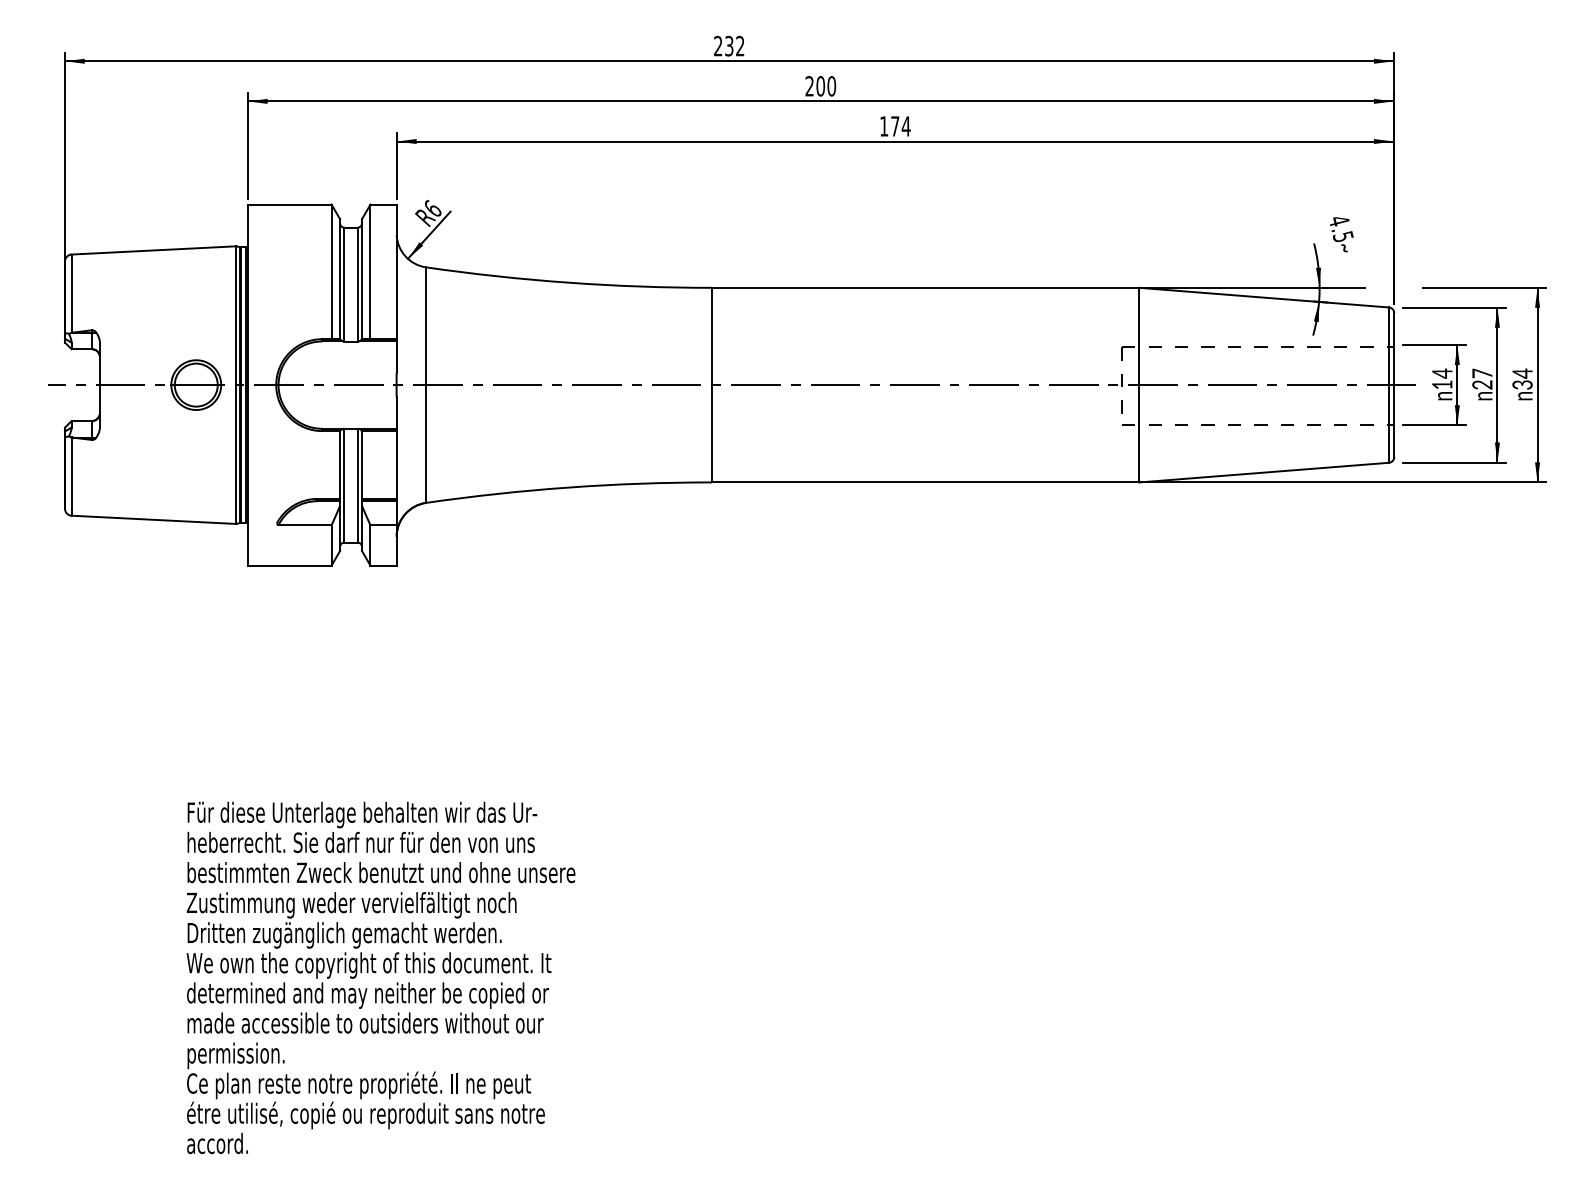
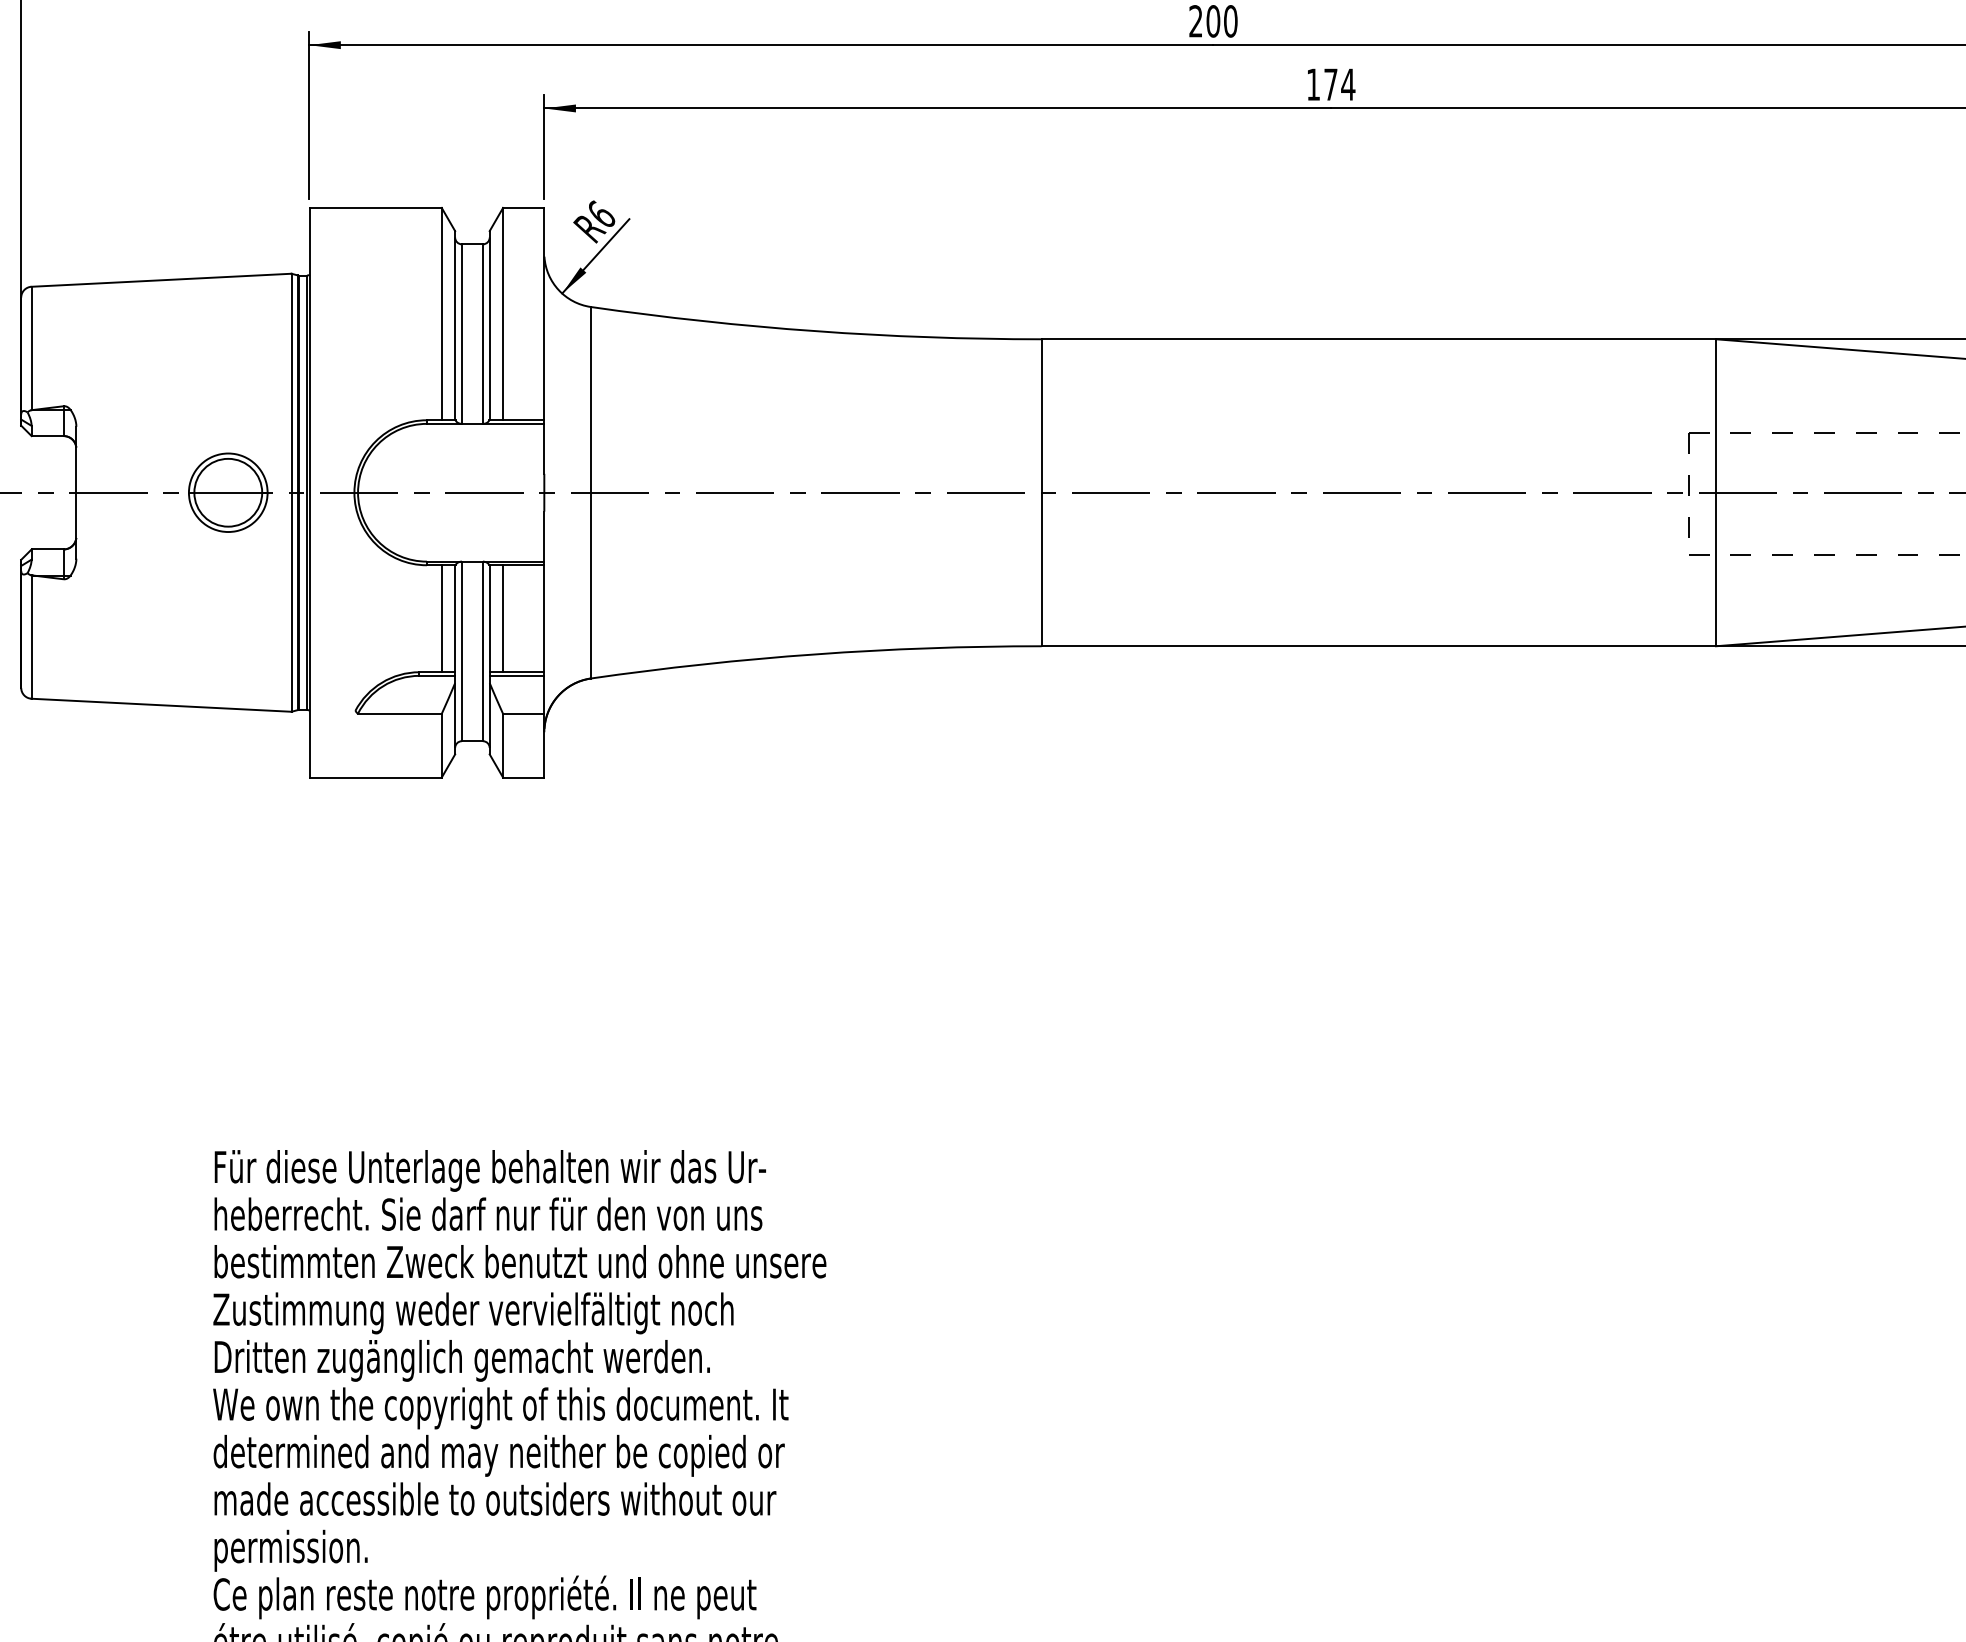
line: (331, 464) -> (441, 617), added
line: (370, 464) -> (503, 617), added

